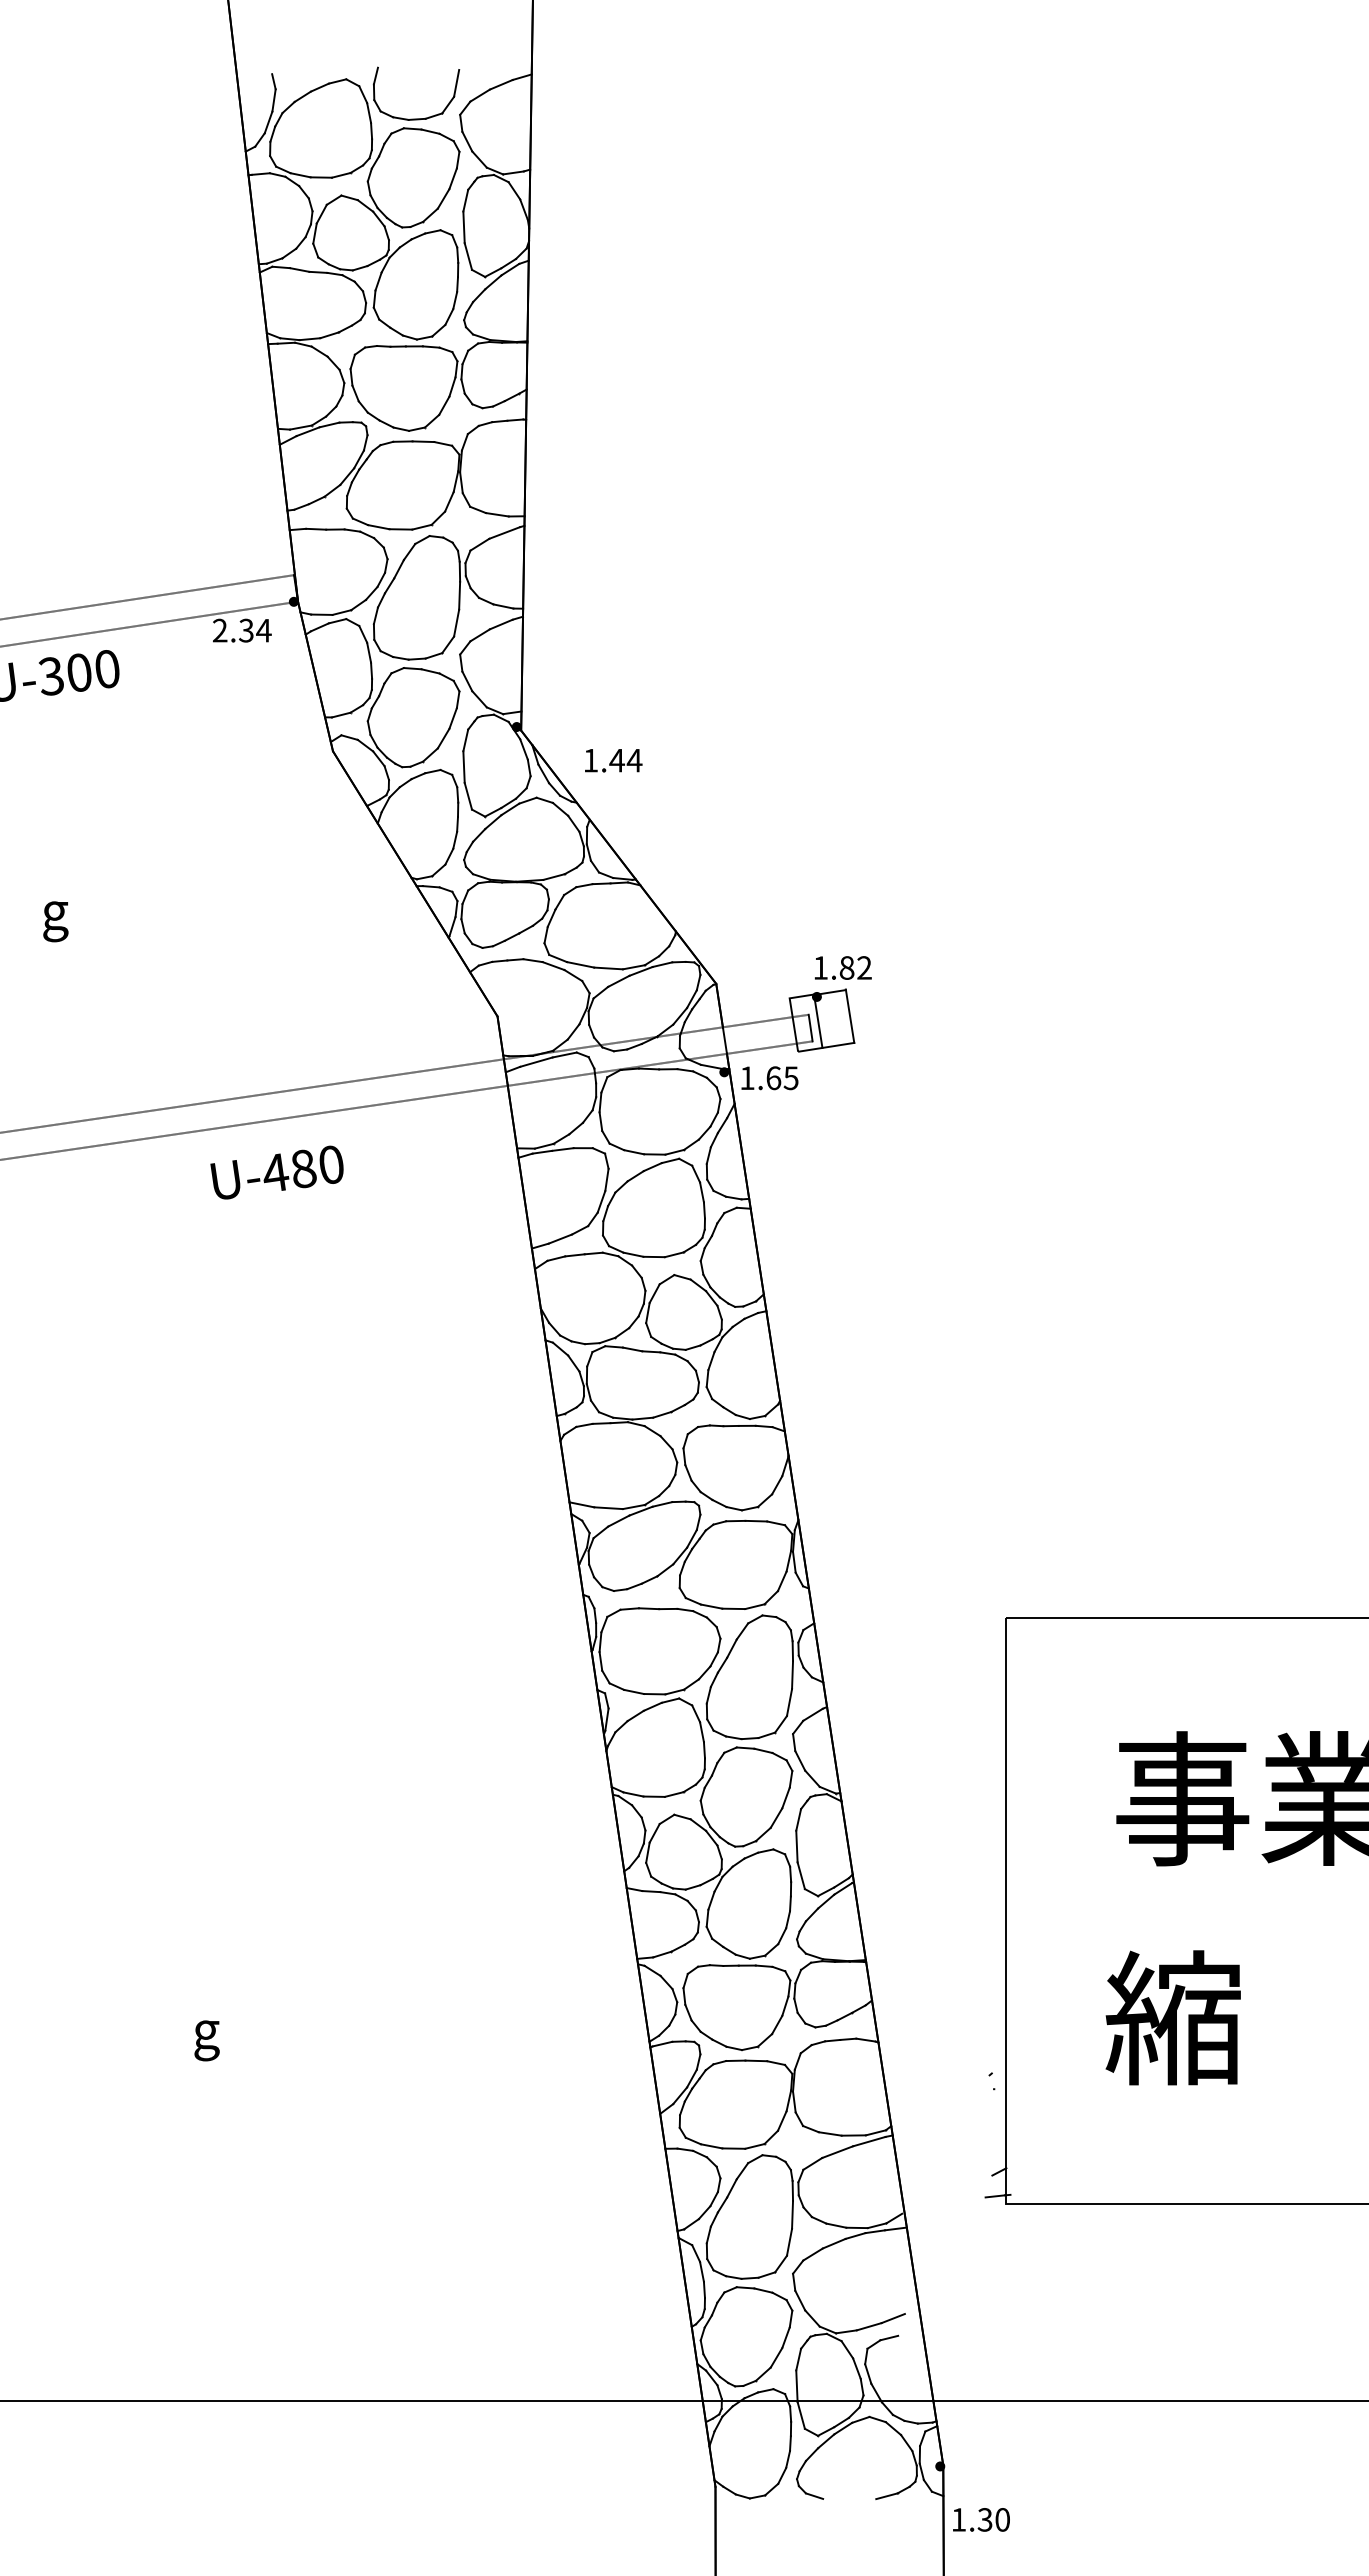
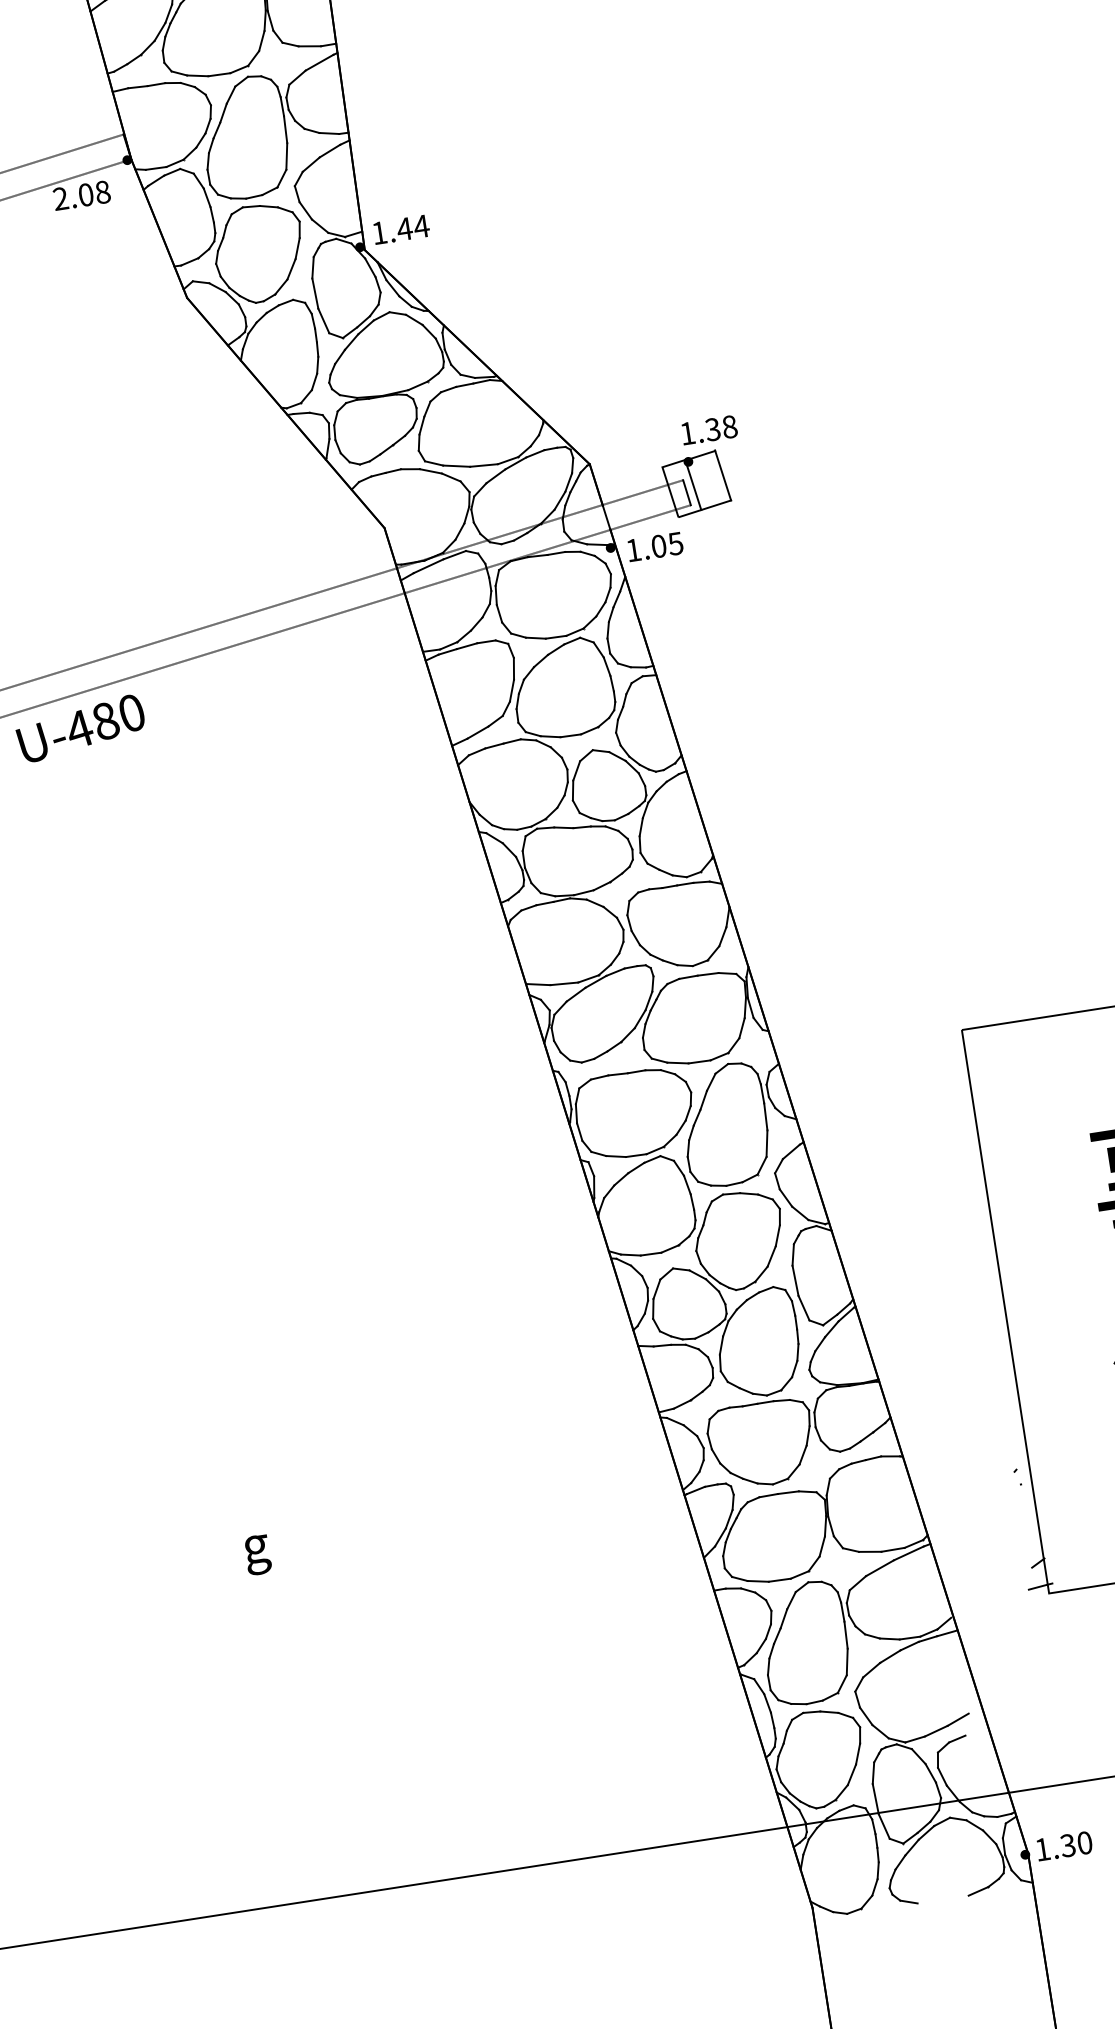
text: (255, 630) -> (94, 193), 2.34 -> 2.08
text: (613, 760) -> (401, 229), moved
text: (855, 967) -> (721, 427), 1.82 -> 1.38
text: (773, 1078) -> (658, 546), 1.65 -> 1.05
text: (276, 1172) -> (80, 728), moved
text: (981, 2519) -> (1064, 1845), moved

